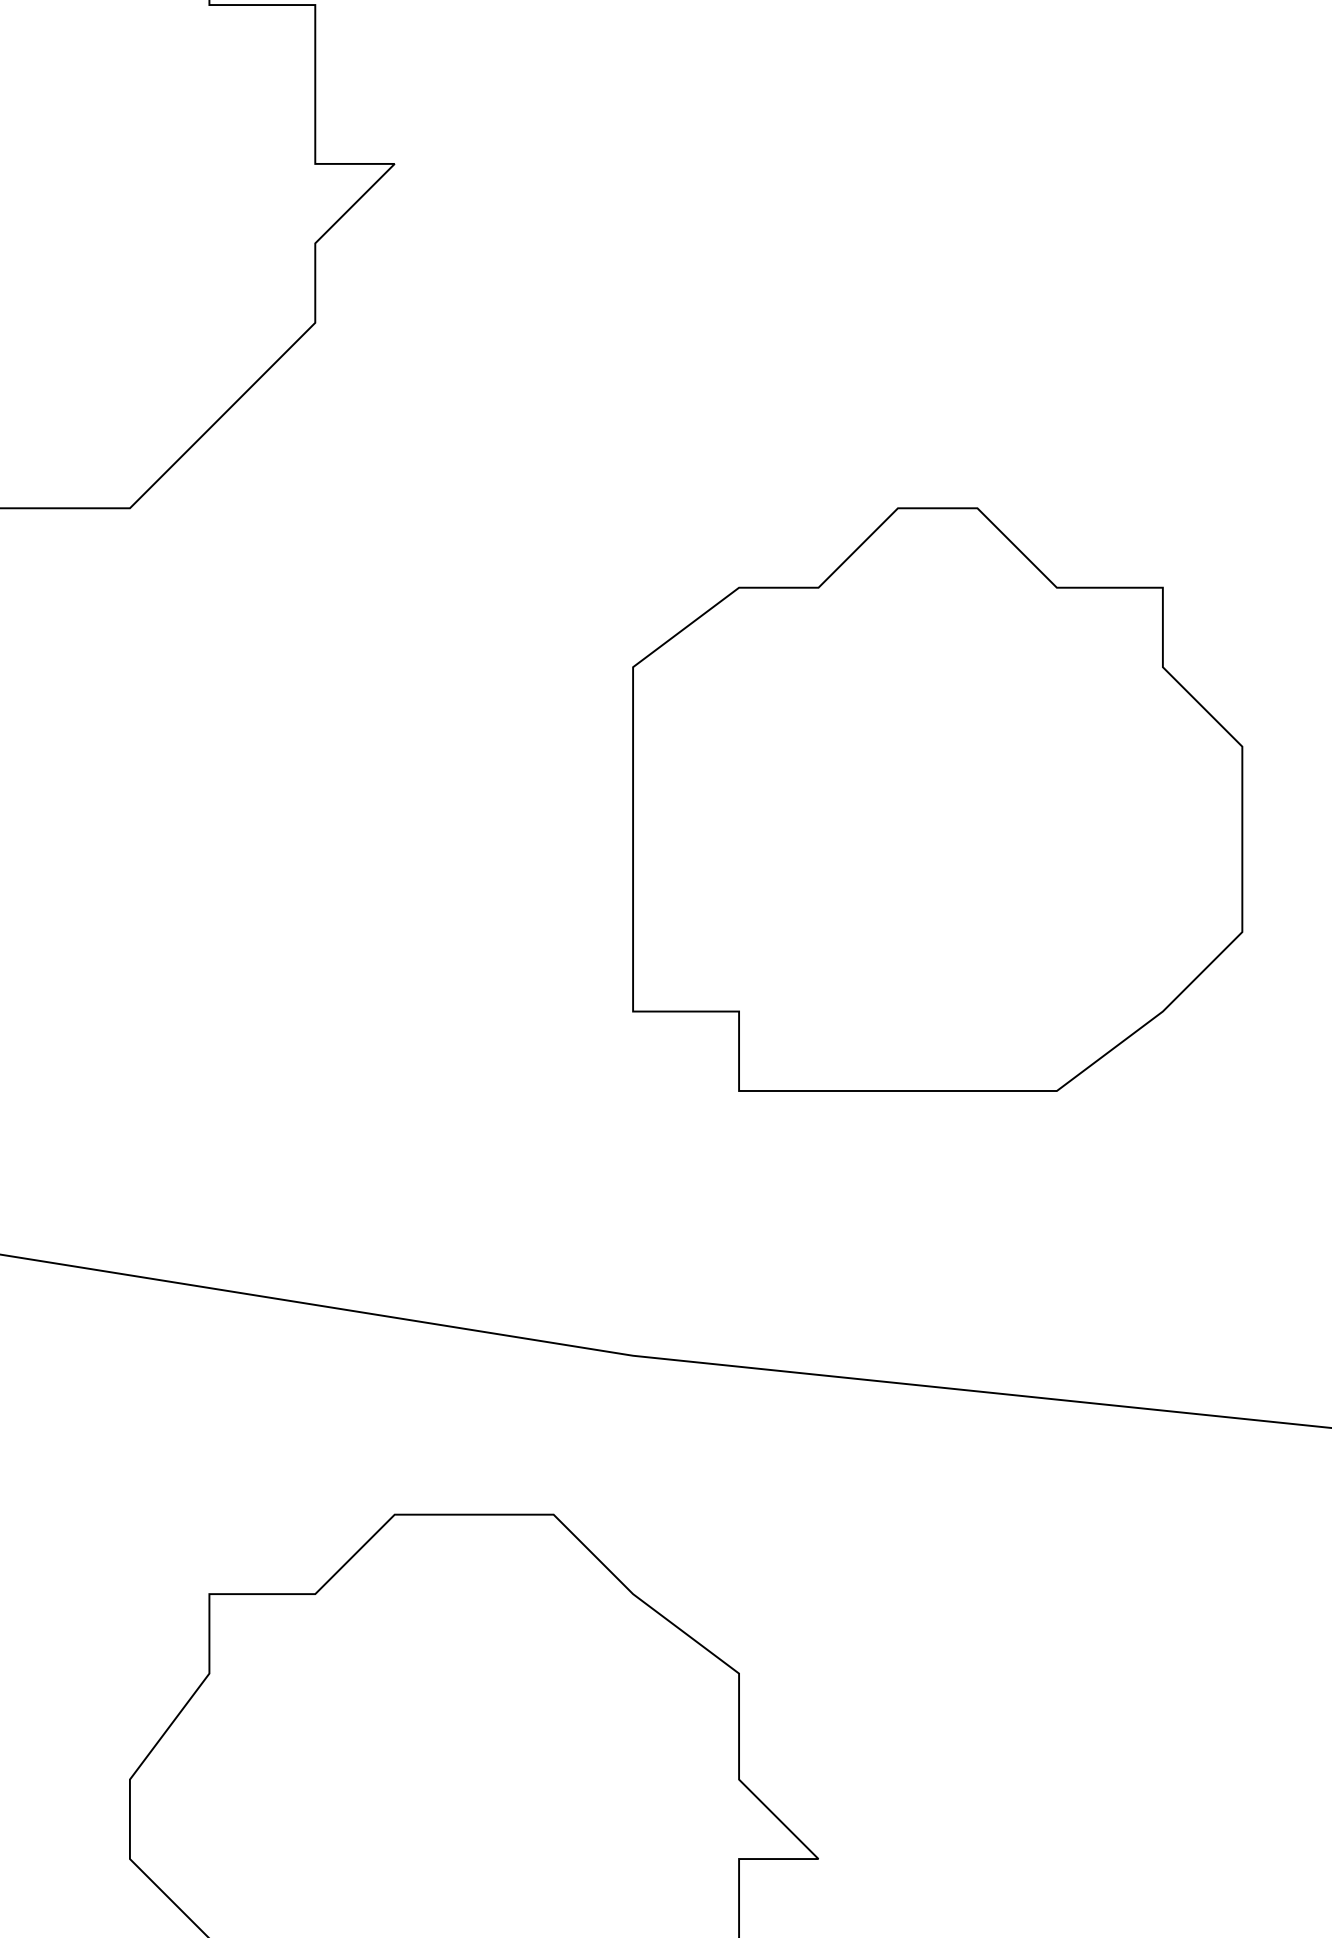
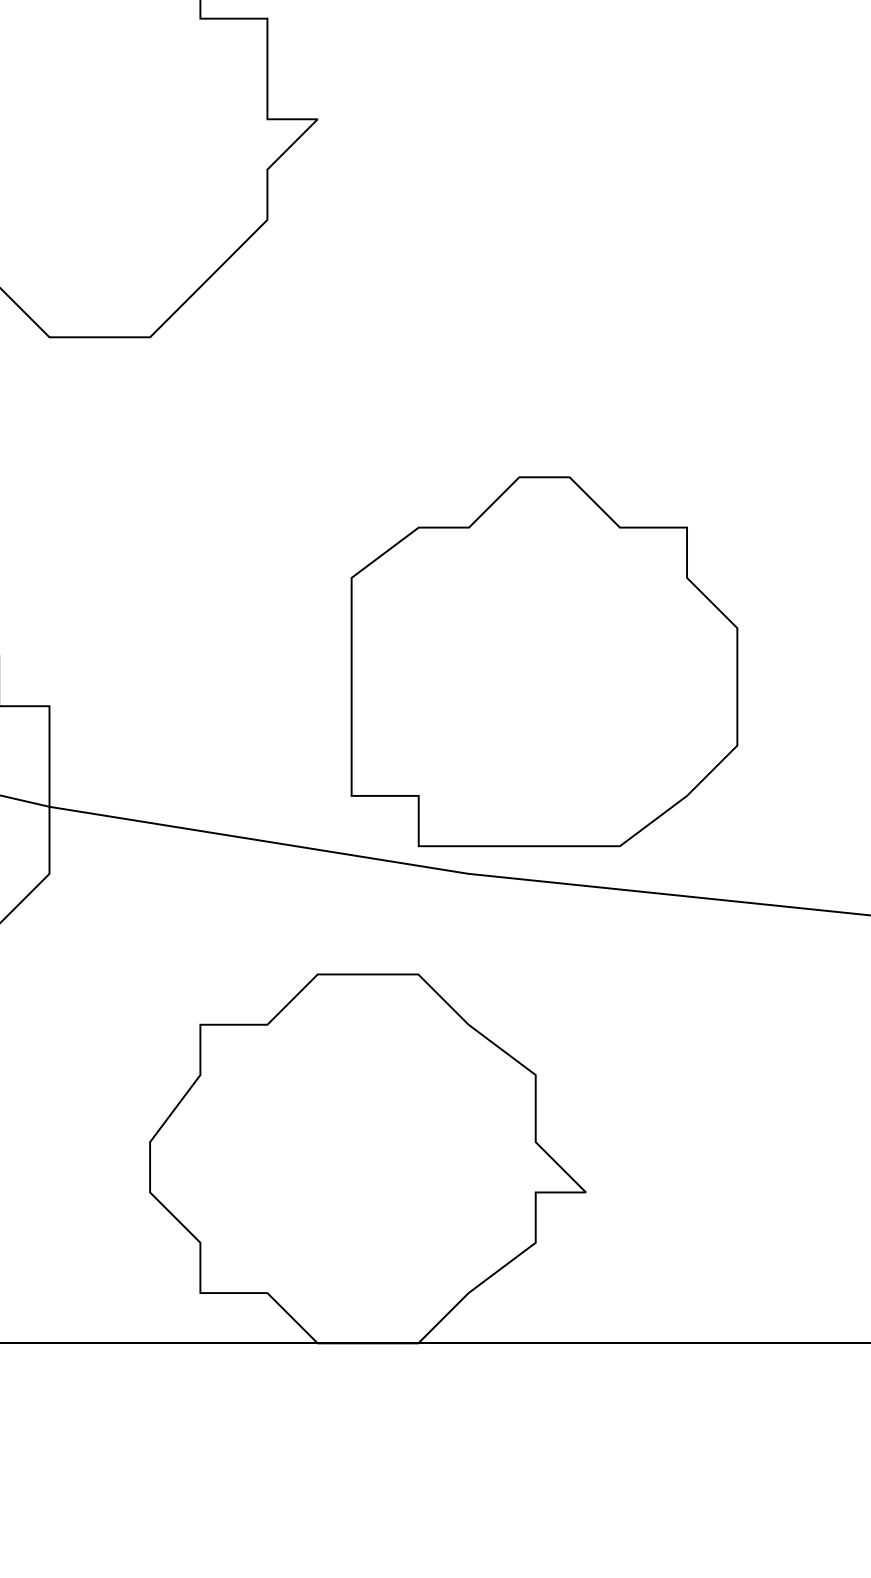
part: (937, 799) -> (544, 661), moved

